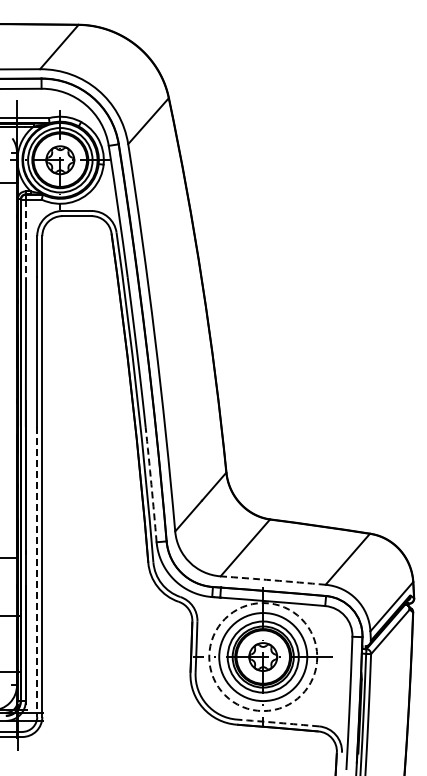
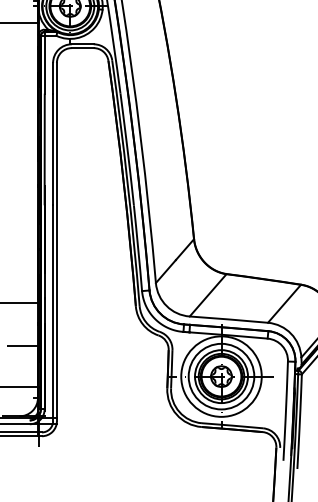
line: (26, 238) -> (45, 64), dashed -> solid
arc: (151, 484) -> (138, 248), dashed -> solid
line: (37, 572) -> (53, 313), dashed -> solid
arc: (273, 580) -> (229, 319), dashed -> solid
circle: (263, 657) -> (221, 376), dashed -> solid
arc: (278, 722) -> (232, 425), dashed -> solid

